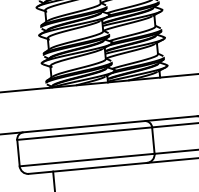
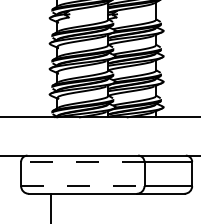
line: (84, 133) -> (82, 161), solid -> dashed
line: (86, 160) -> (82, 186), solid -> dashed

